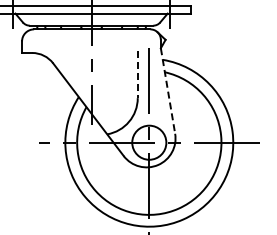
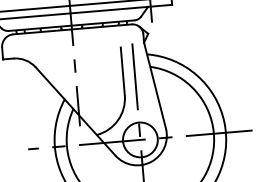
line: (137, 74) -> (122, 71), dashed -> solid
line: (168, 91) -> (155, 86), dashed -> solid

